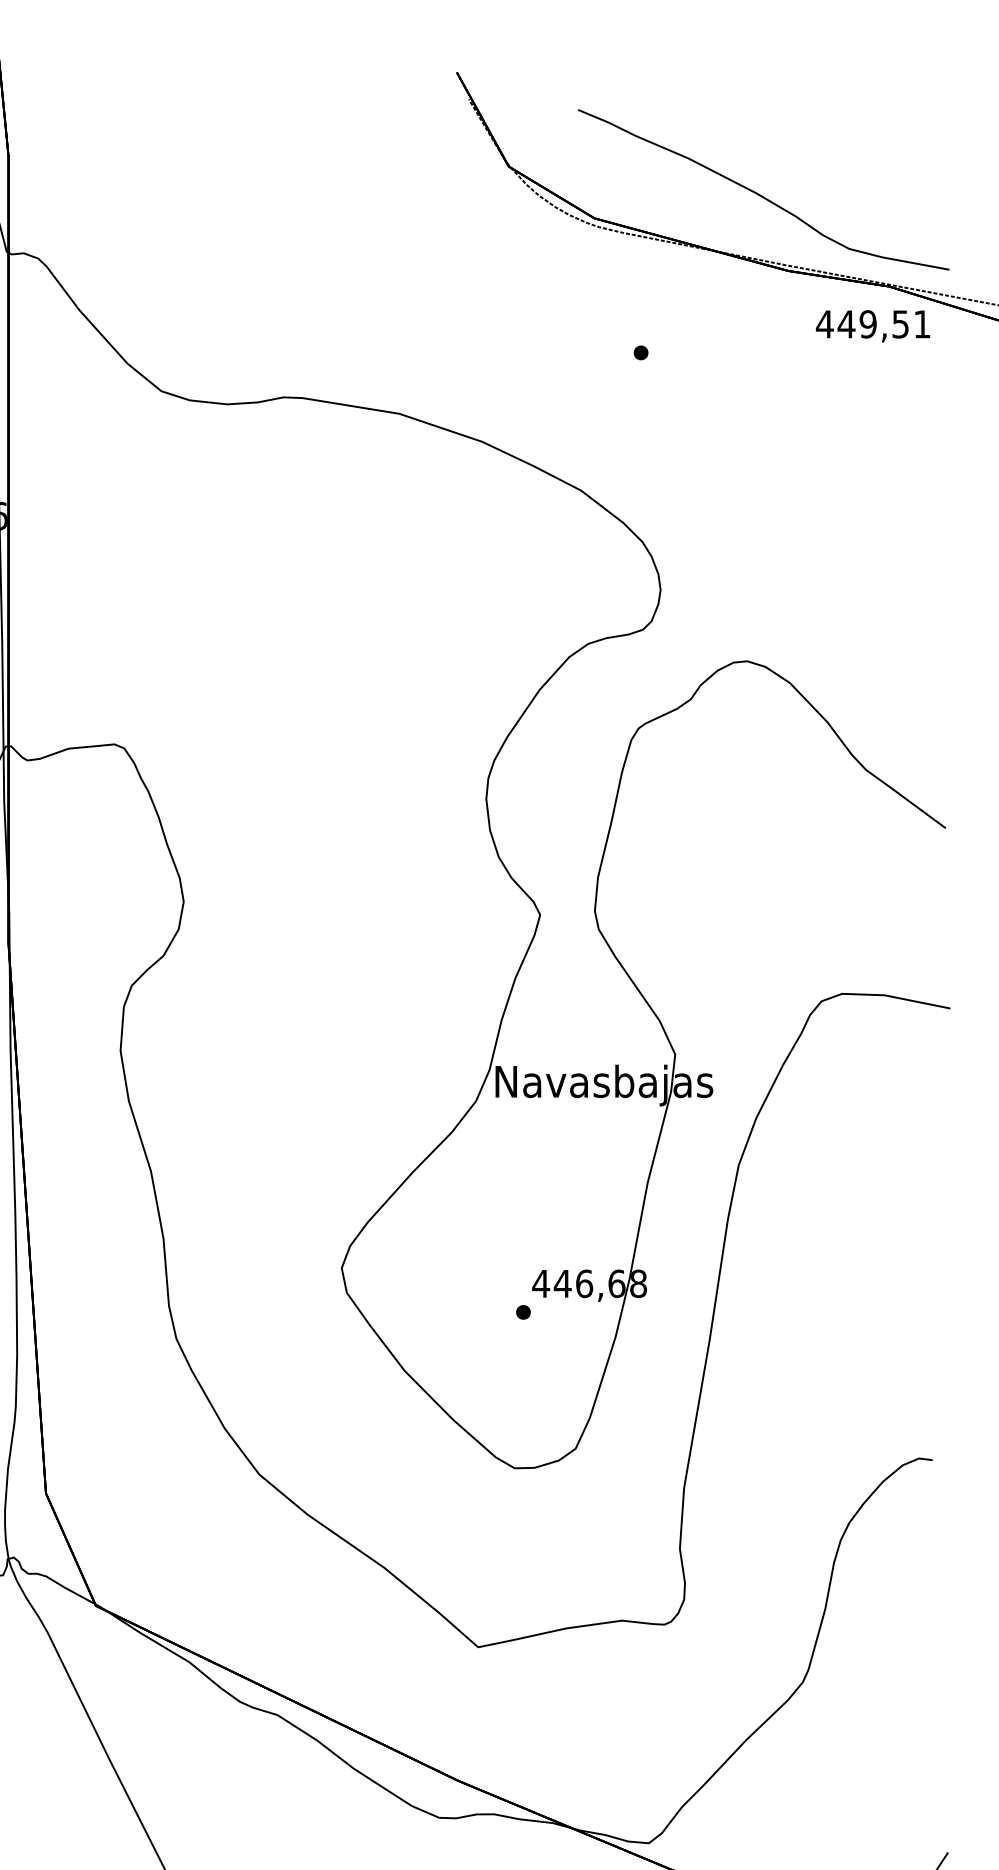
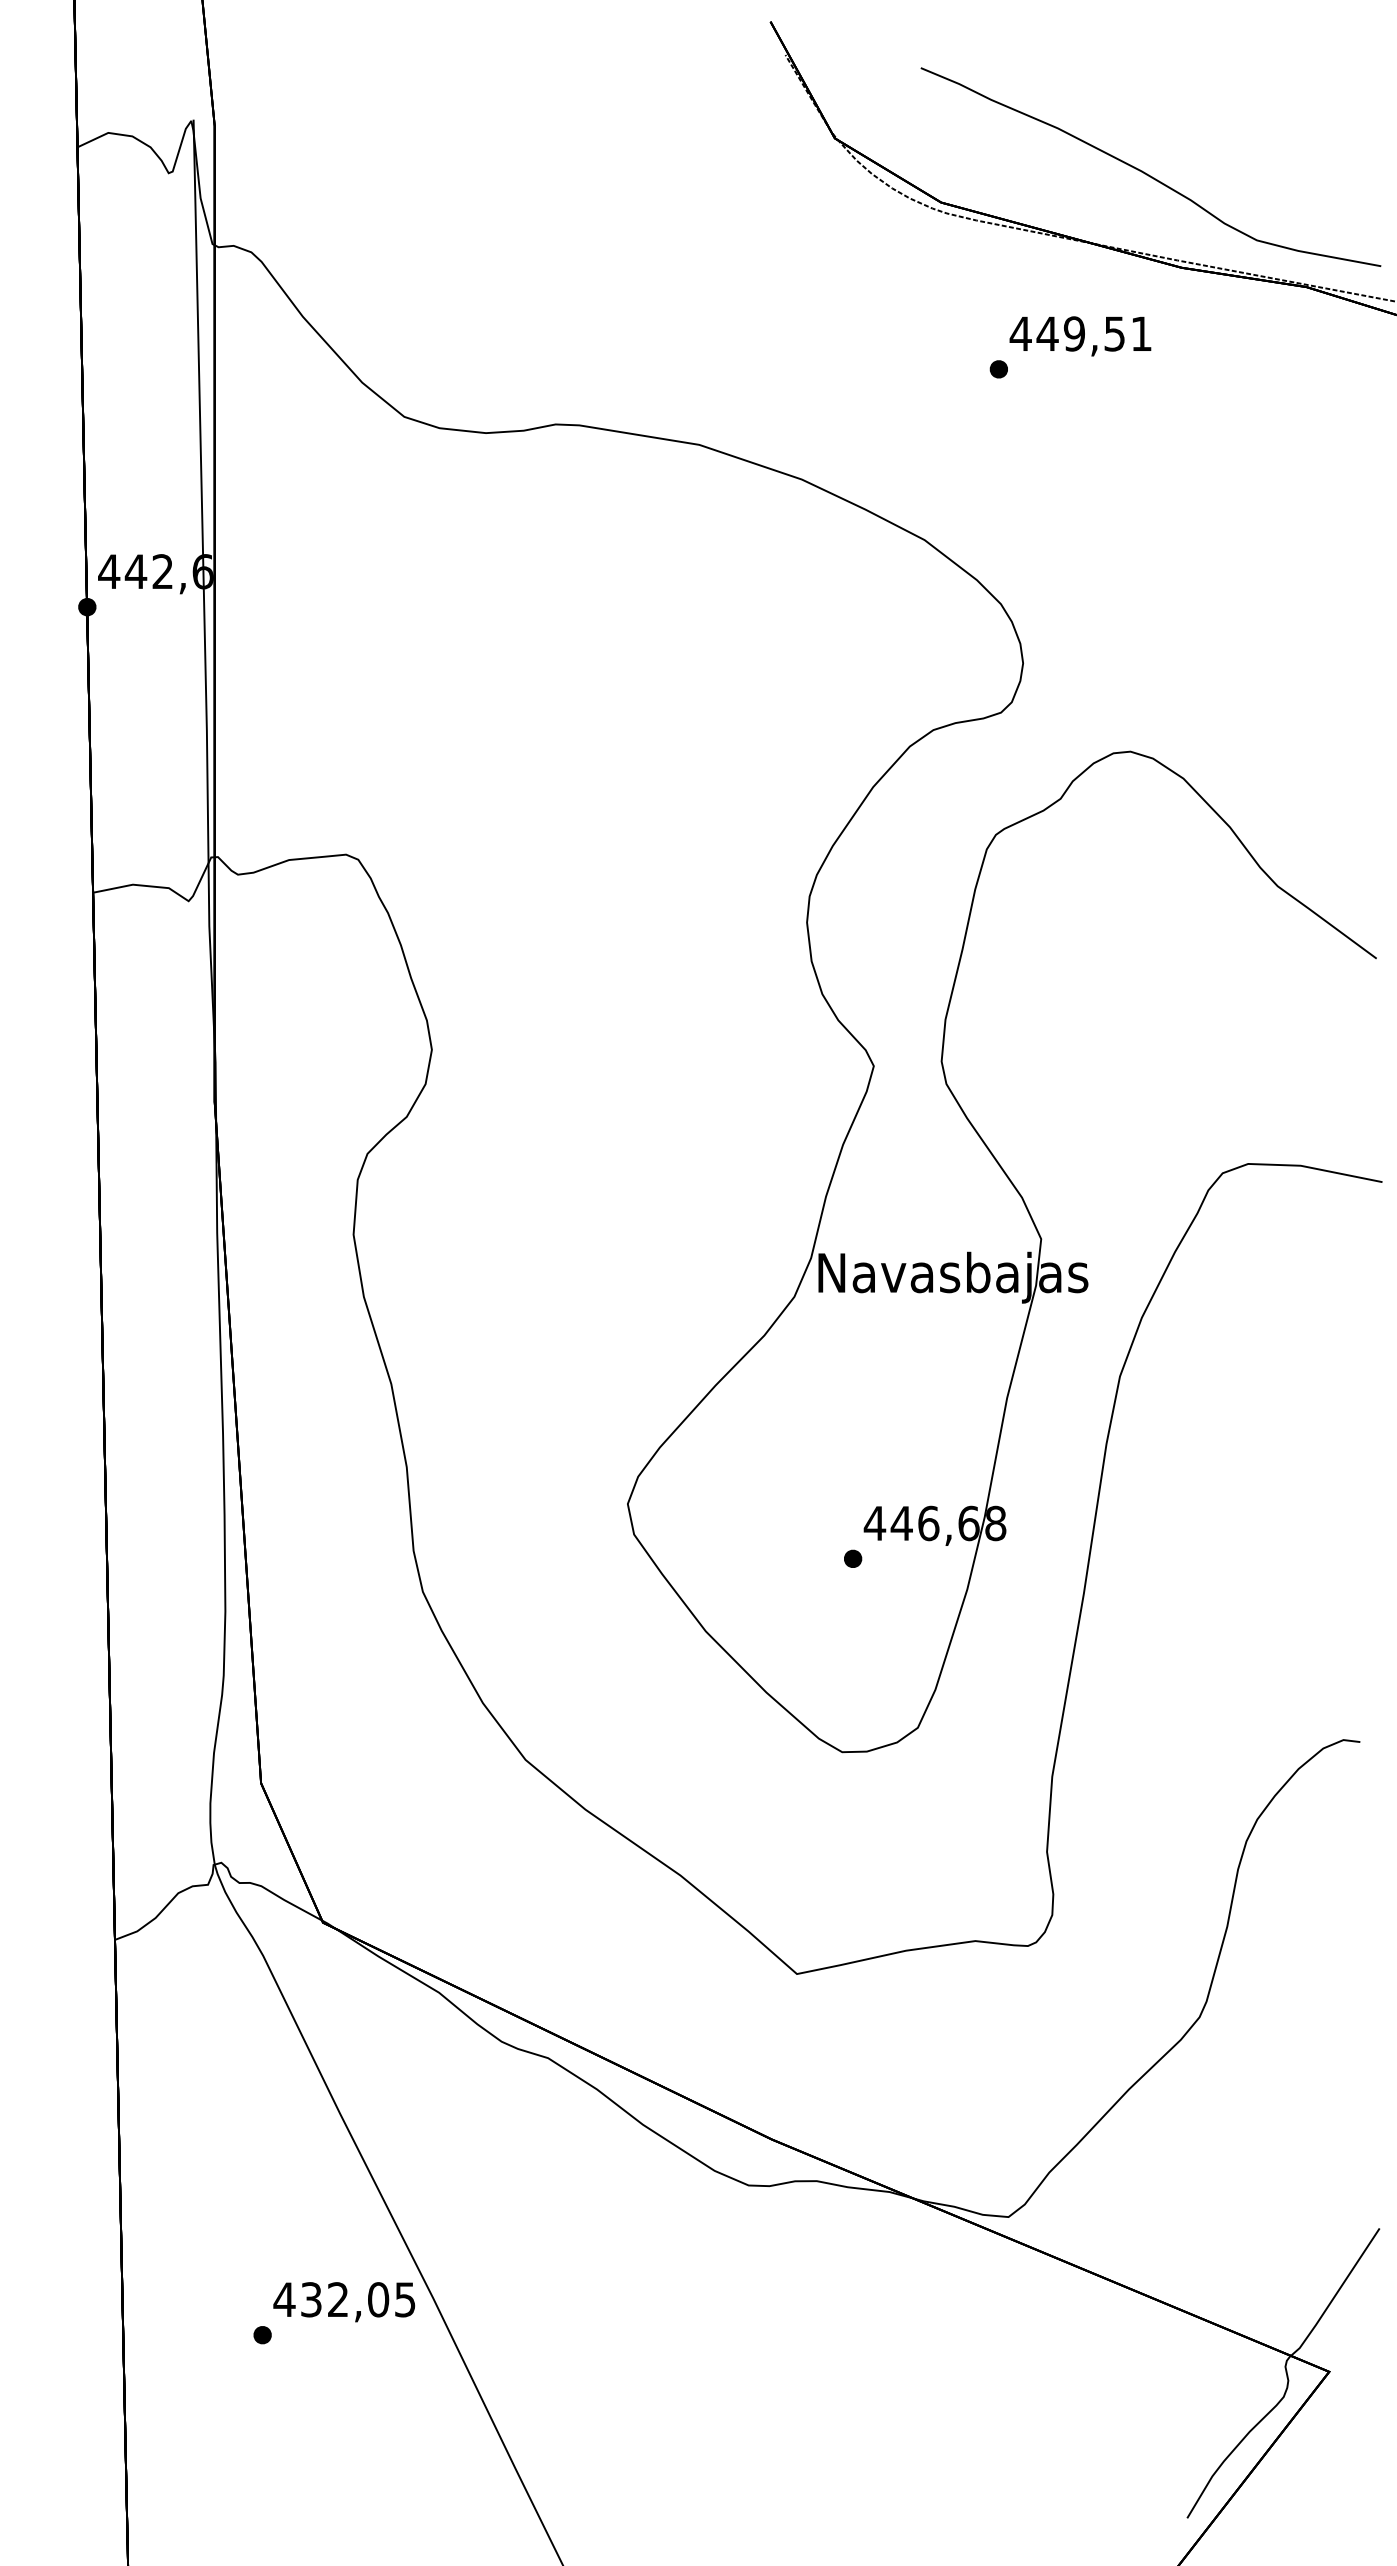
text: (873, 326) -> (1080, 336), moved

